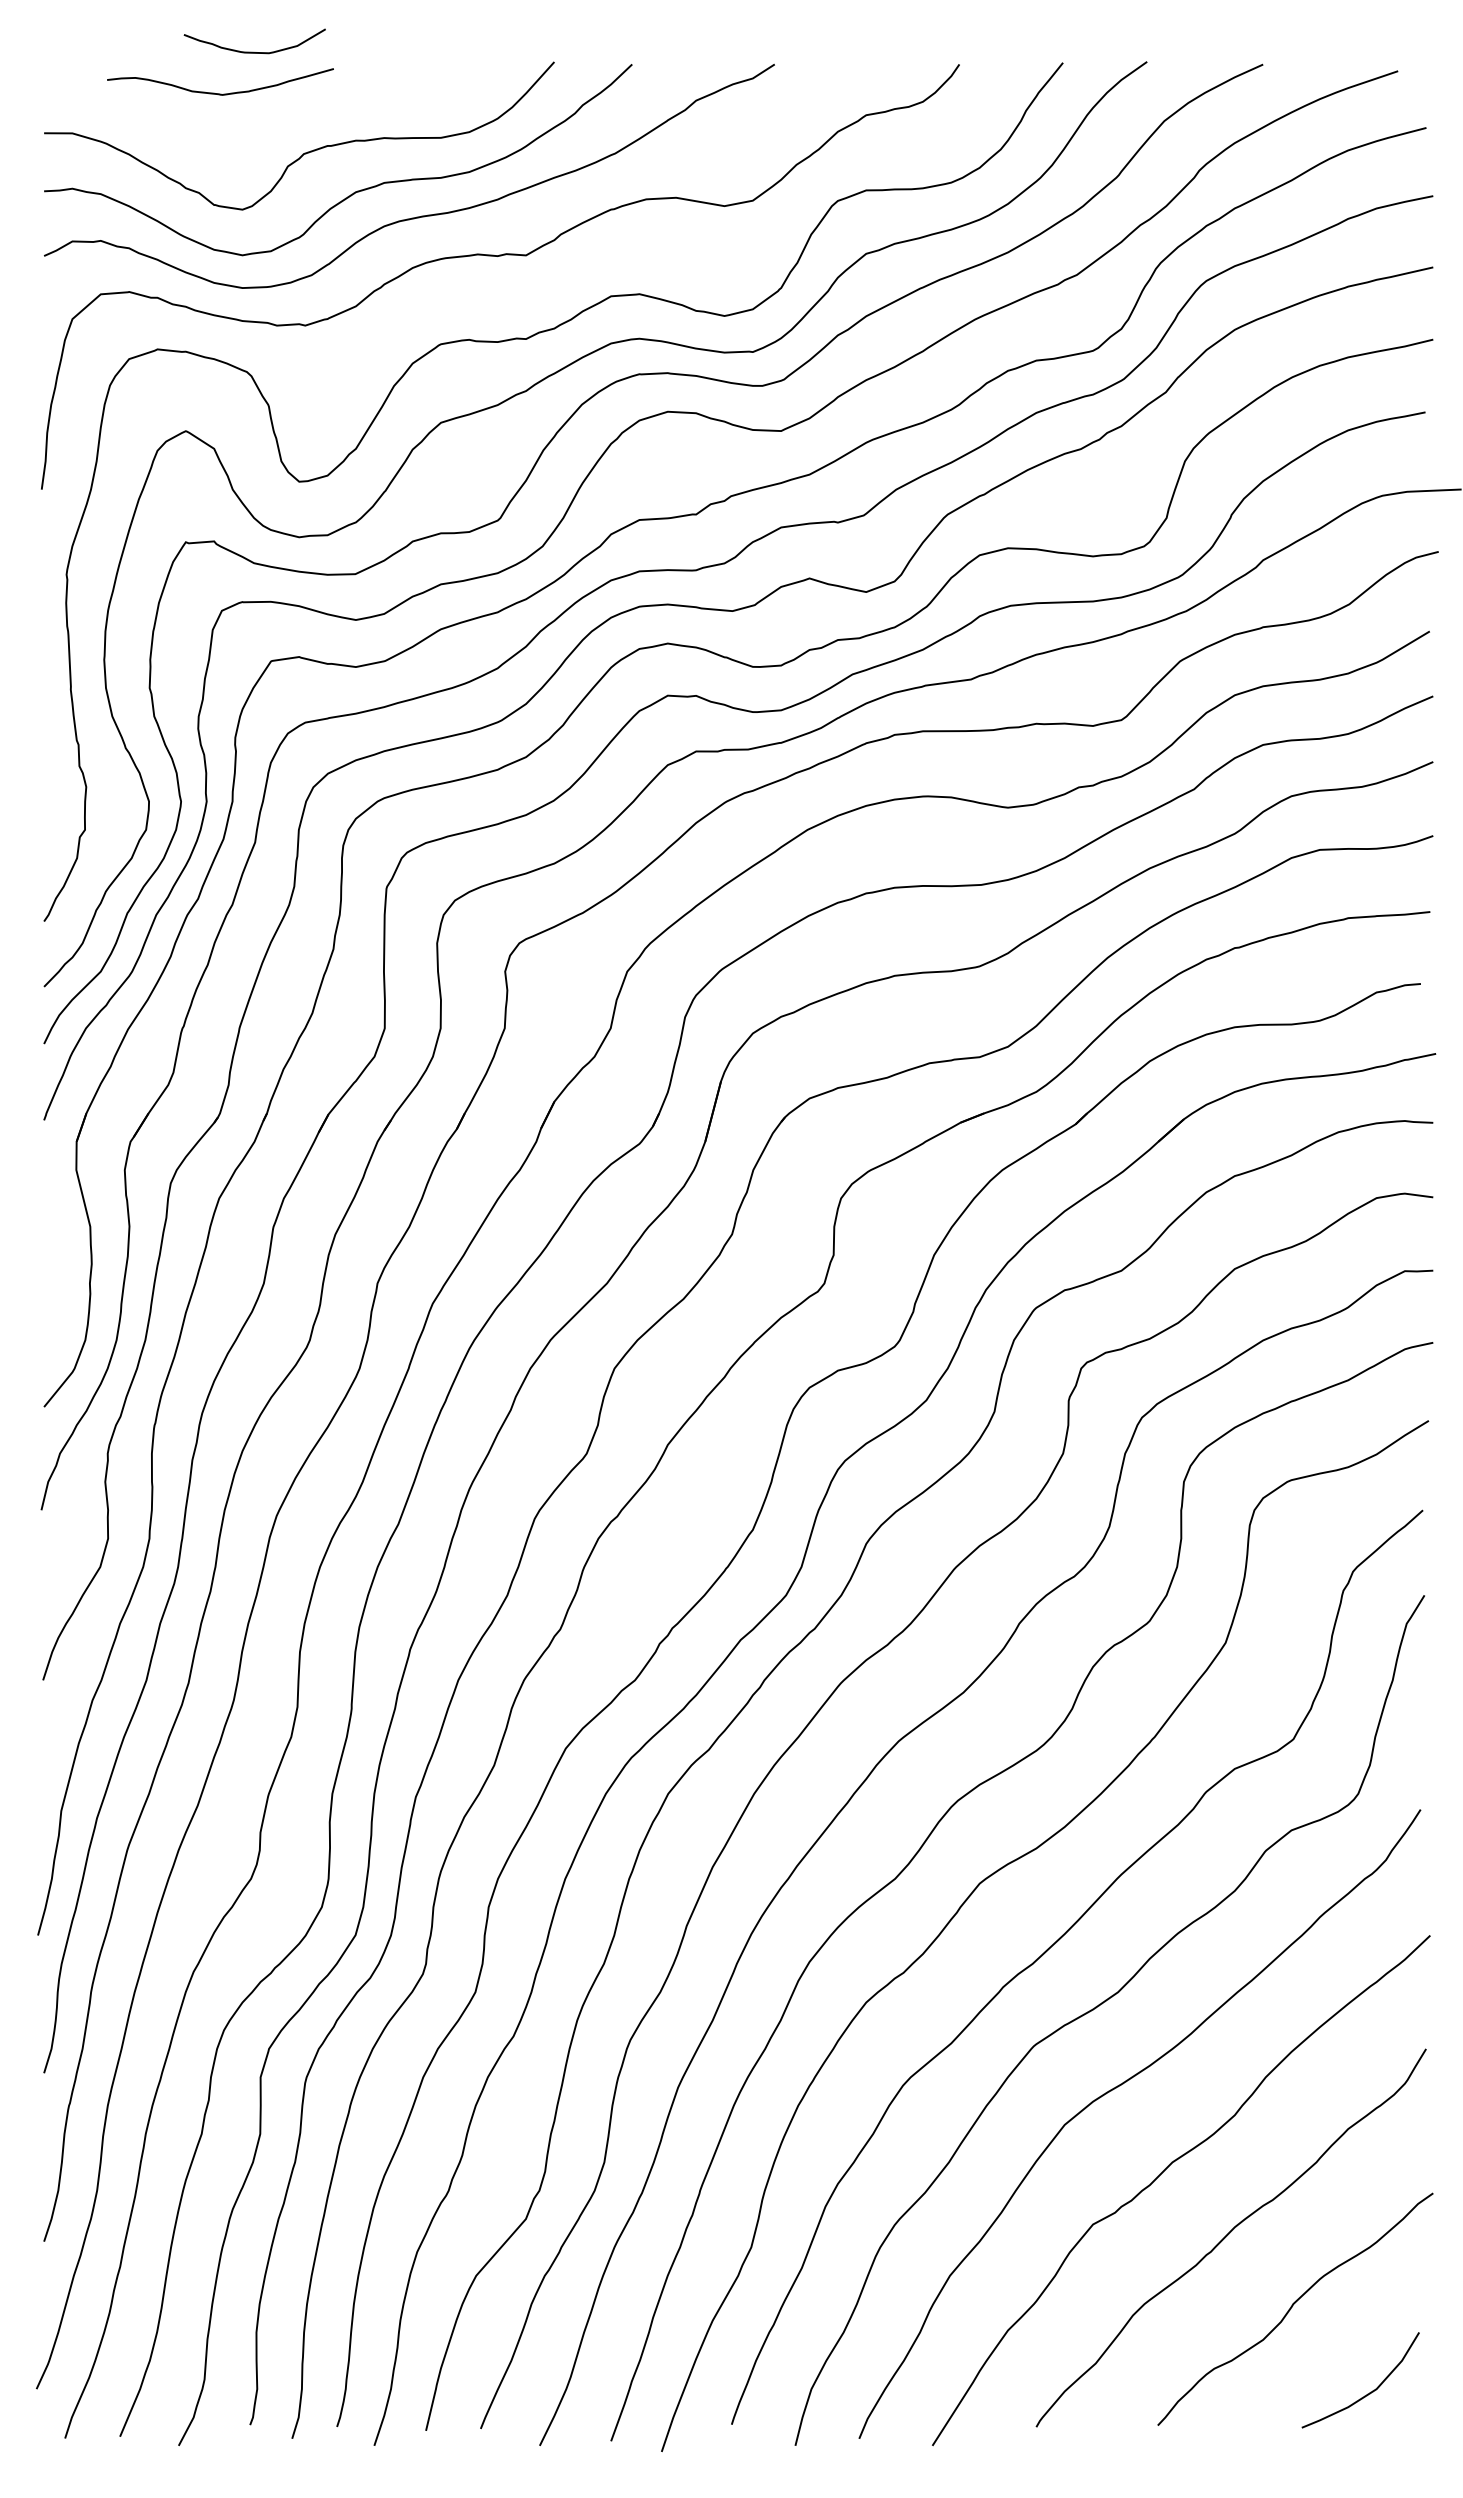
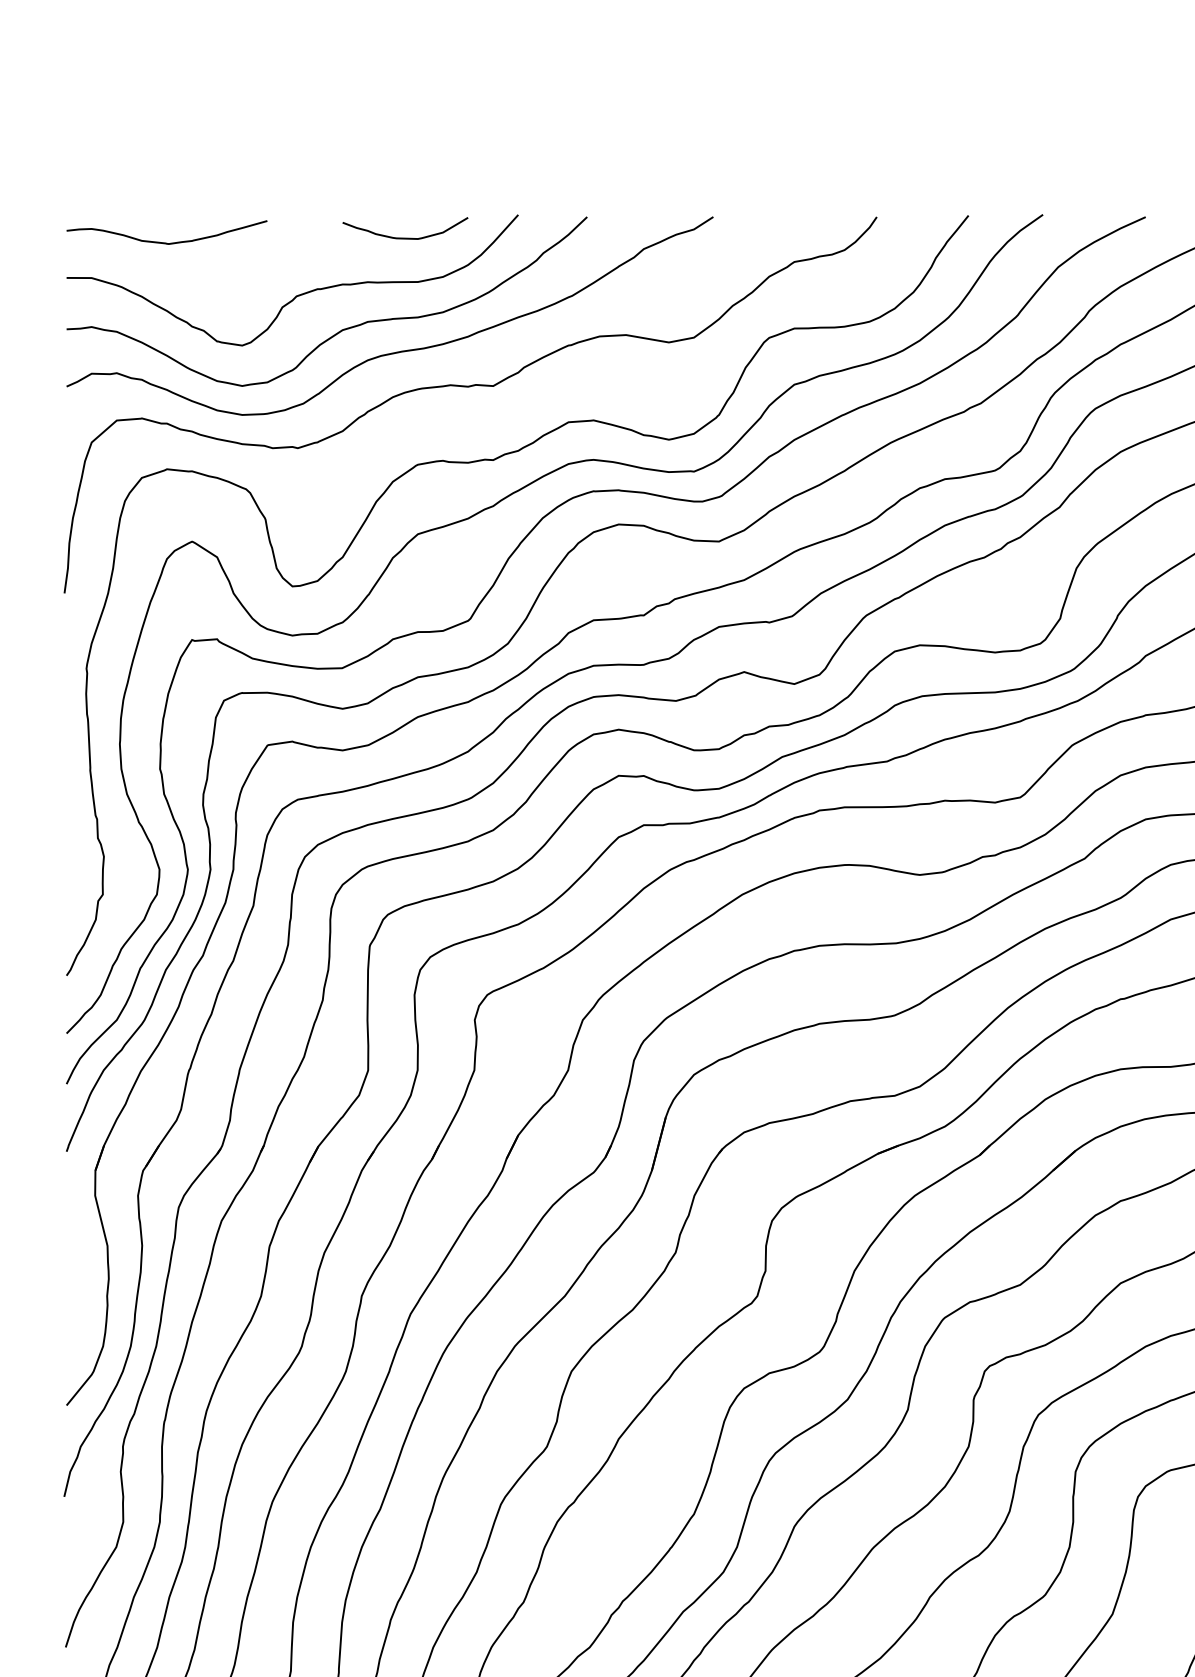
curve: (253, 51) -> (404, 237), moved
curve: (220, 93) -> (167, 242), moved

